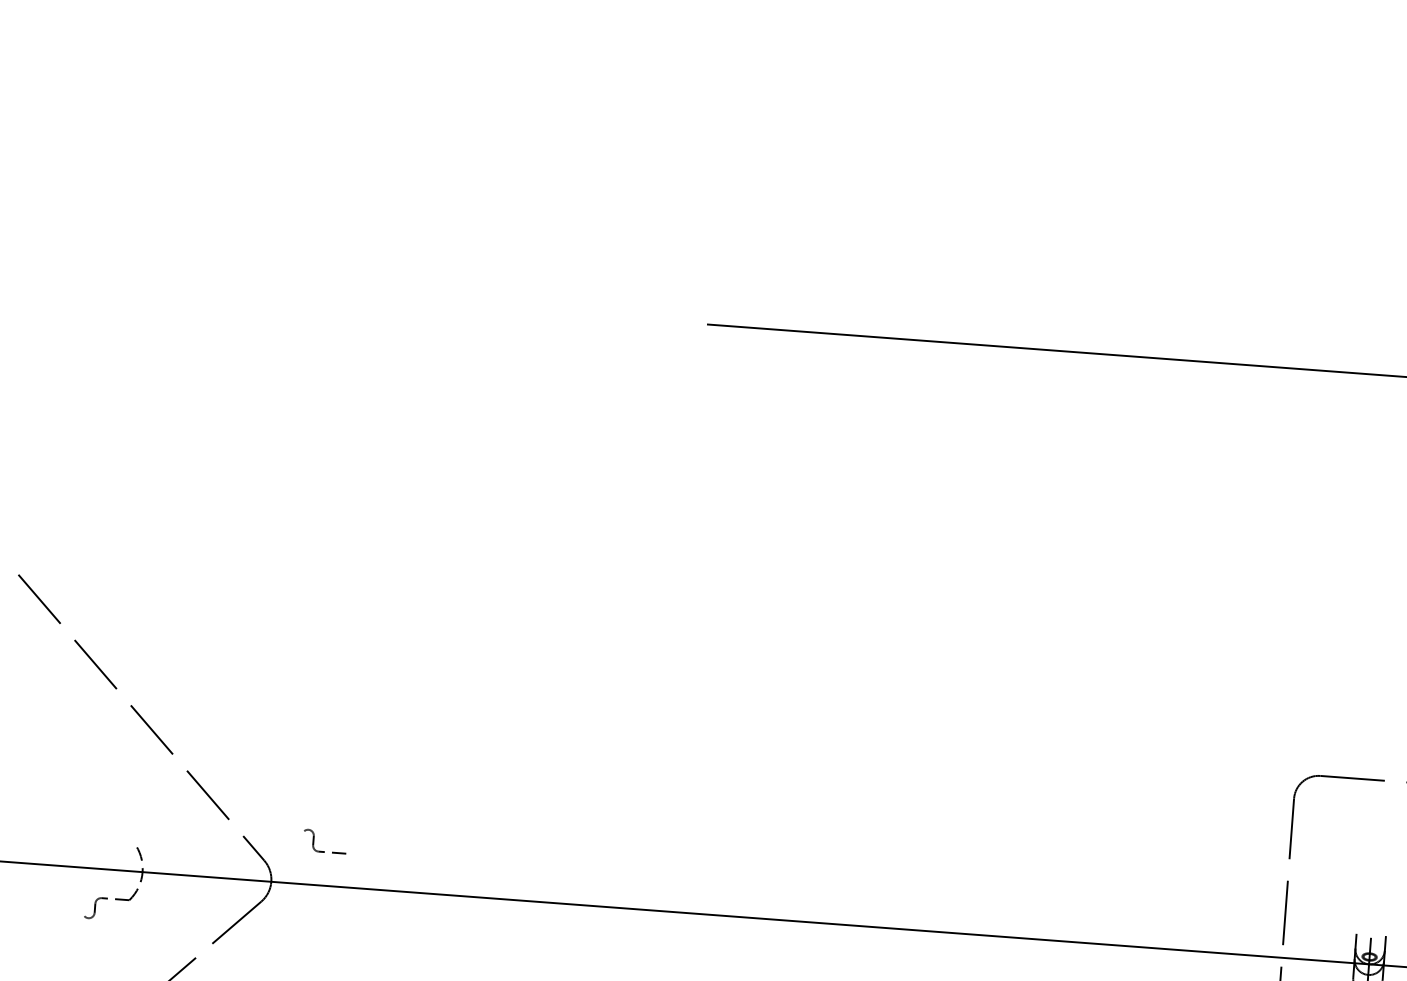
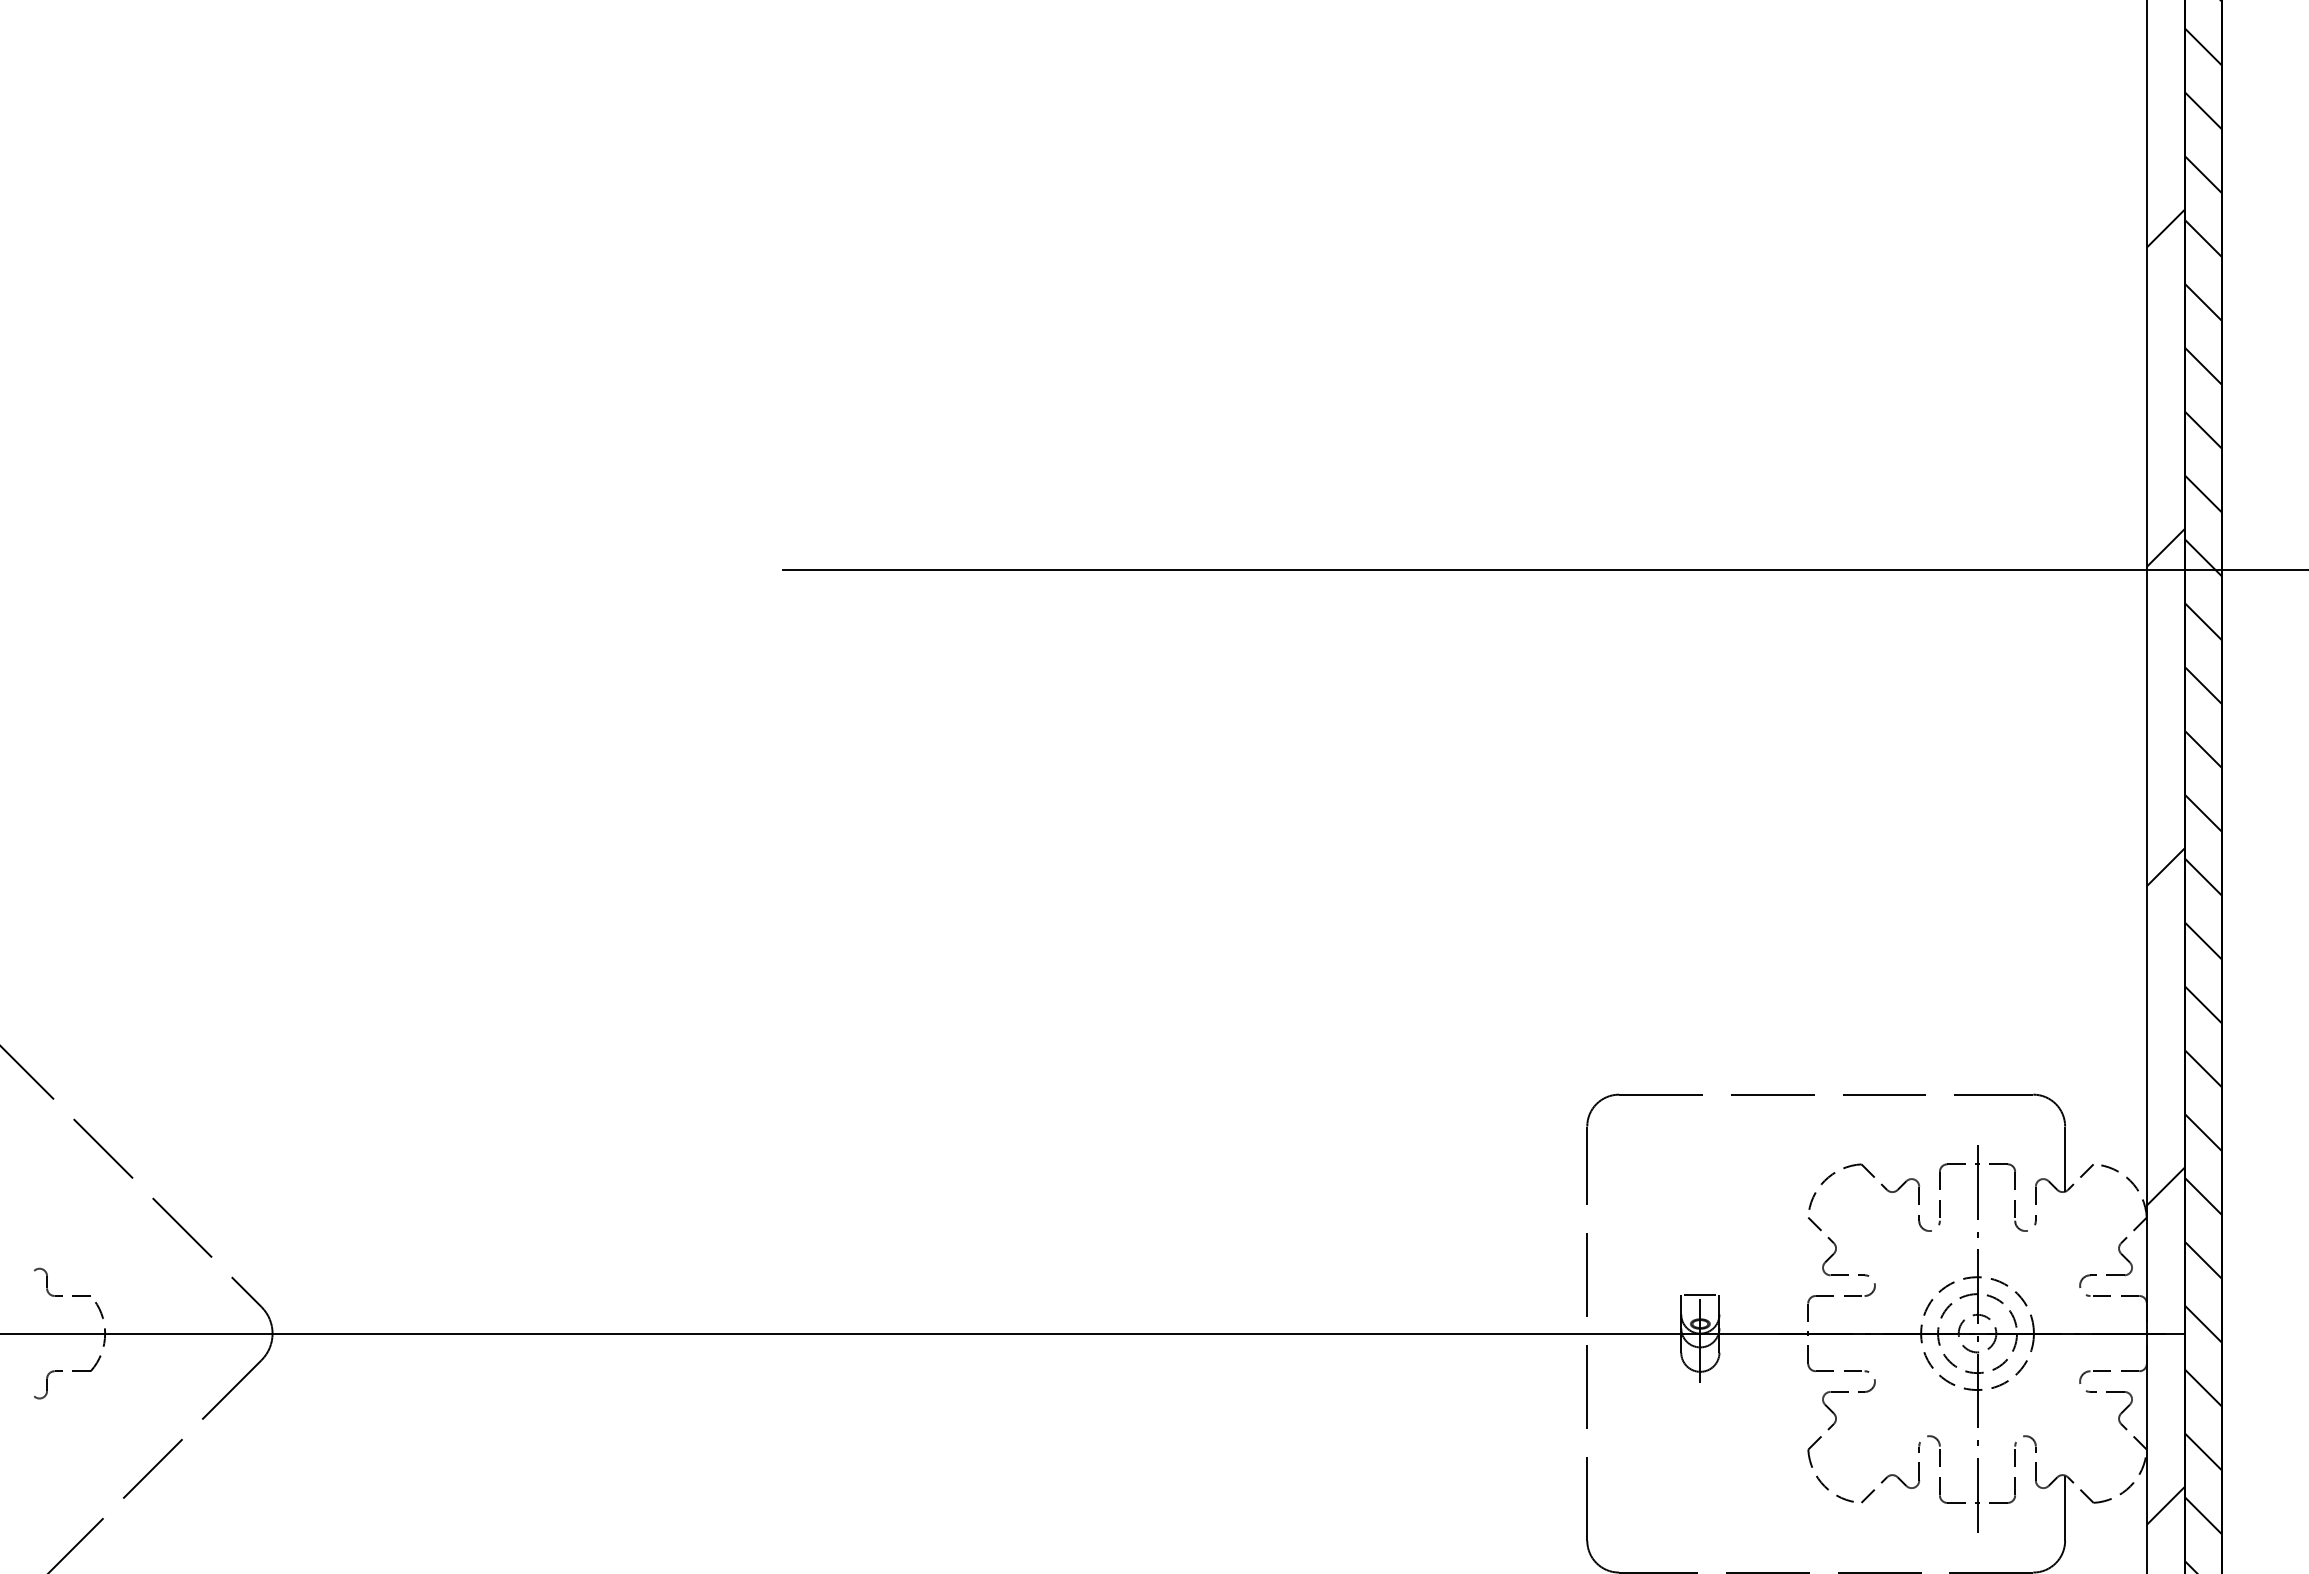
part: (313, 840) -> (47, 1281), moved
line: (1371, 935) -> (1700, 1295), added

